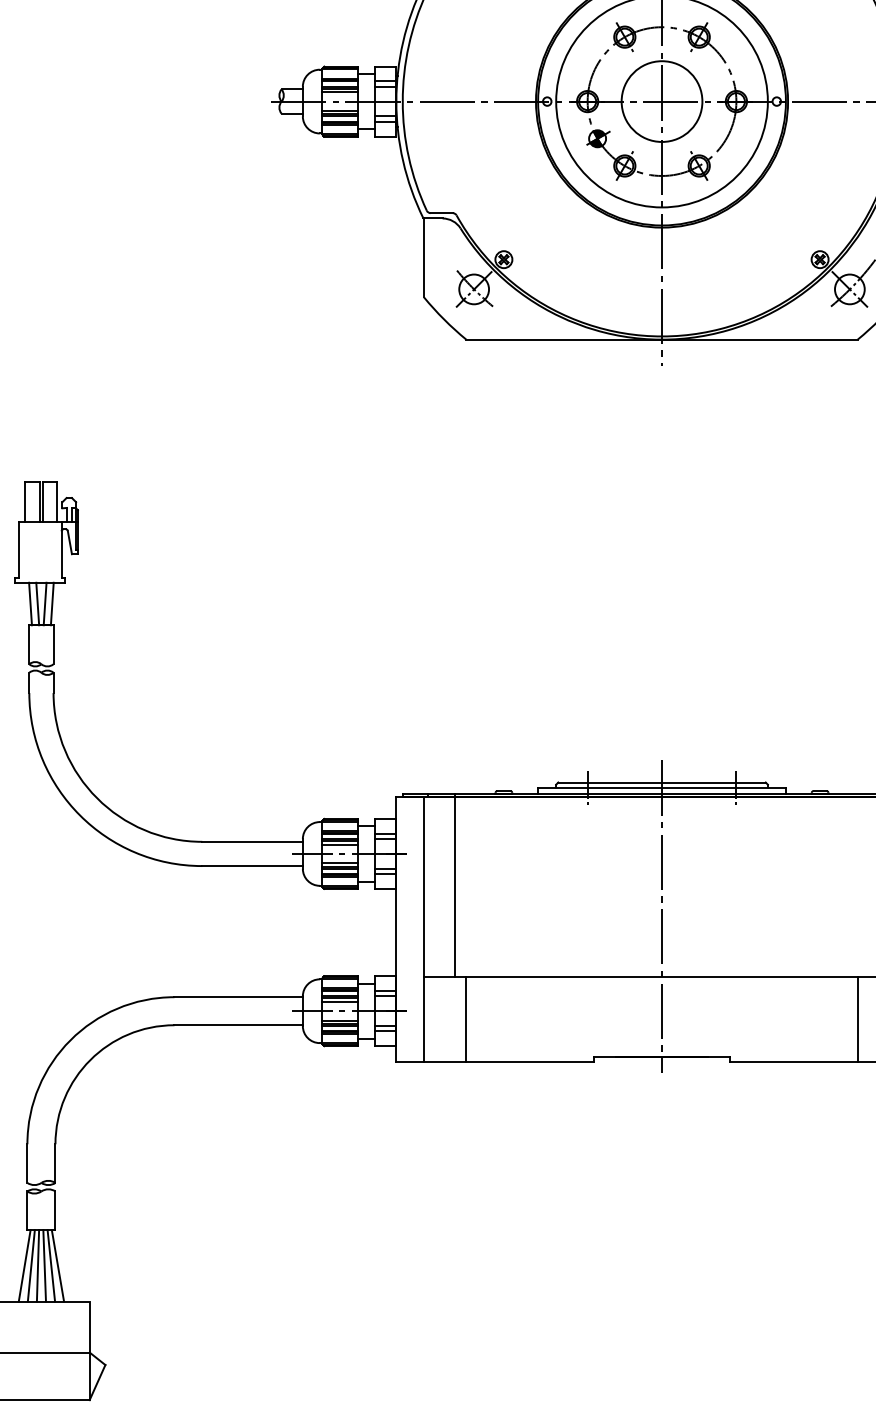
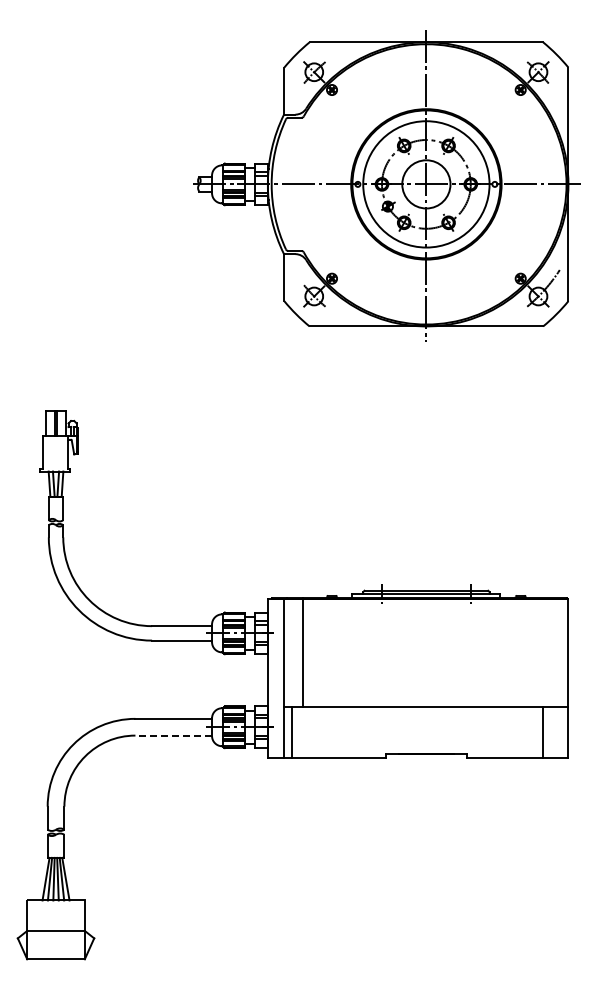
line: (662, 916) -> (426, 670), removed
line: (466, 1018) -> (291, 731), moved
line: (238, 1025) -> (173, 735), solid -> dashed

